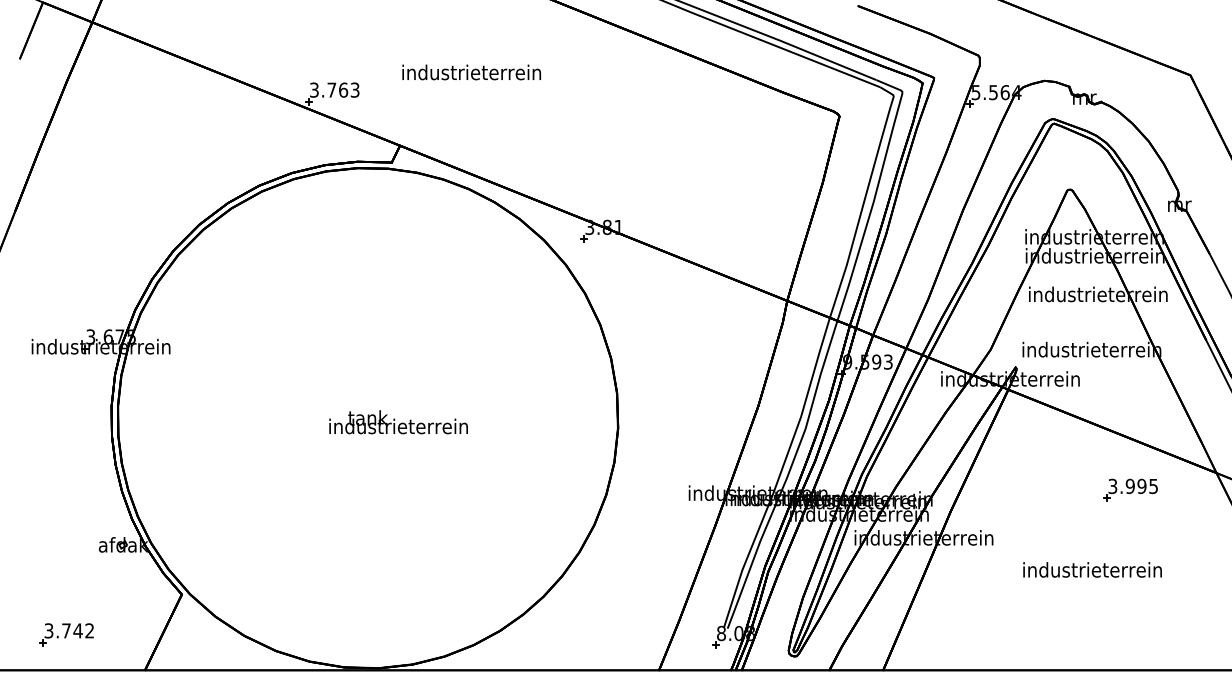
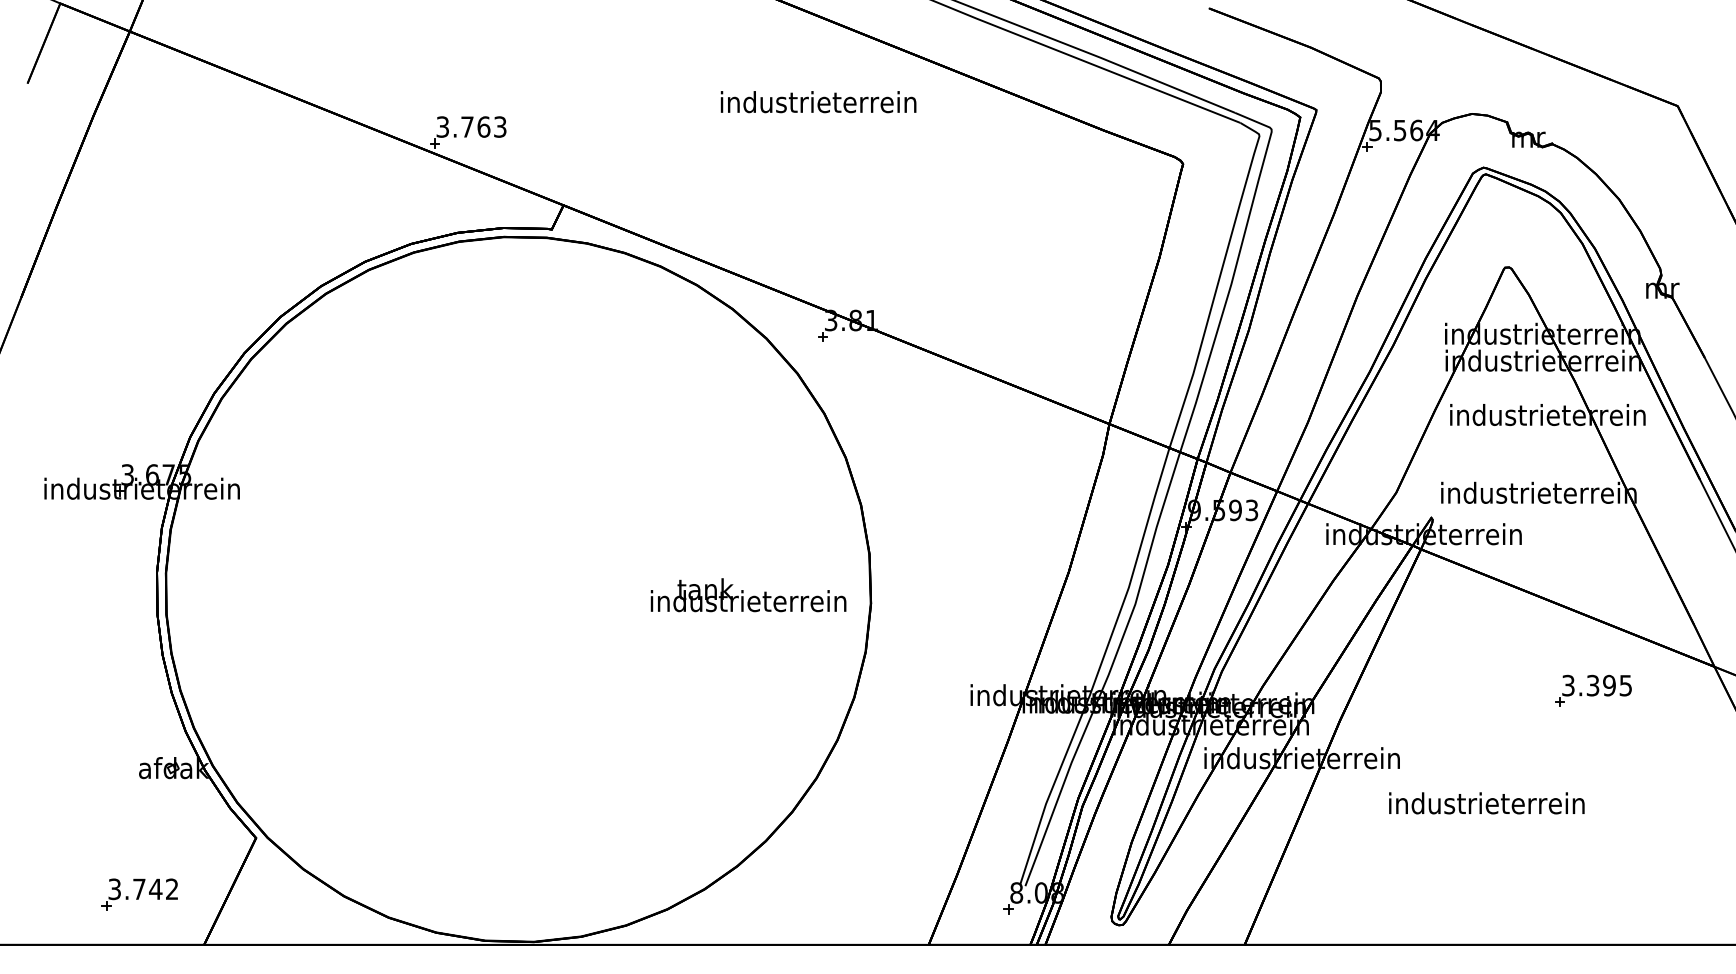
text: (471, 72) -> (818, 102), moved
text: (398, 422) -> (748, 595), moved
text: (1129, 486) -> (1592, 685), 3.995 -> 3.395
text: (1092, 570) -> (1486, 803), moved
part: (66, 634) -> (139, 894), moved

